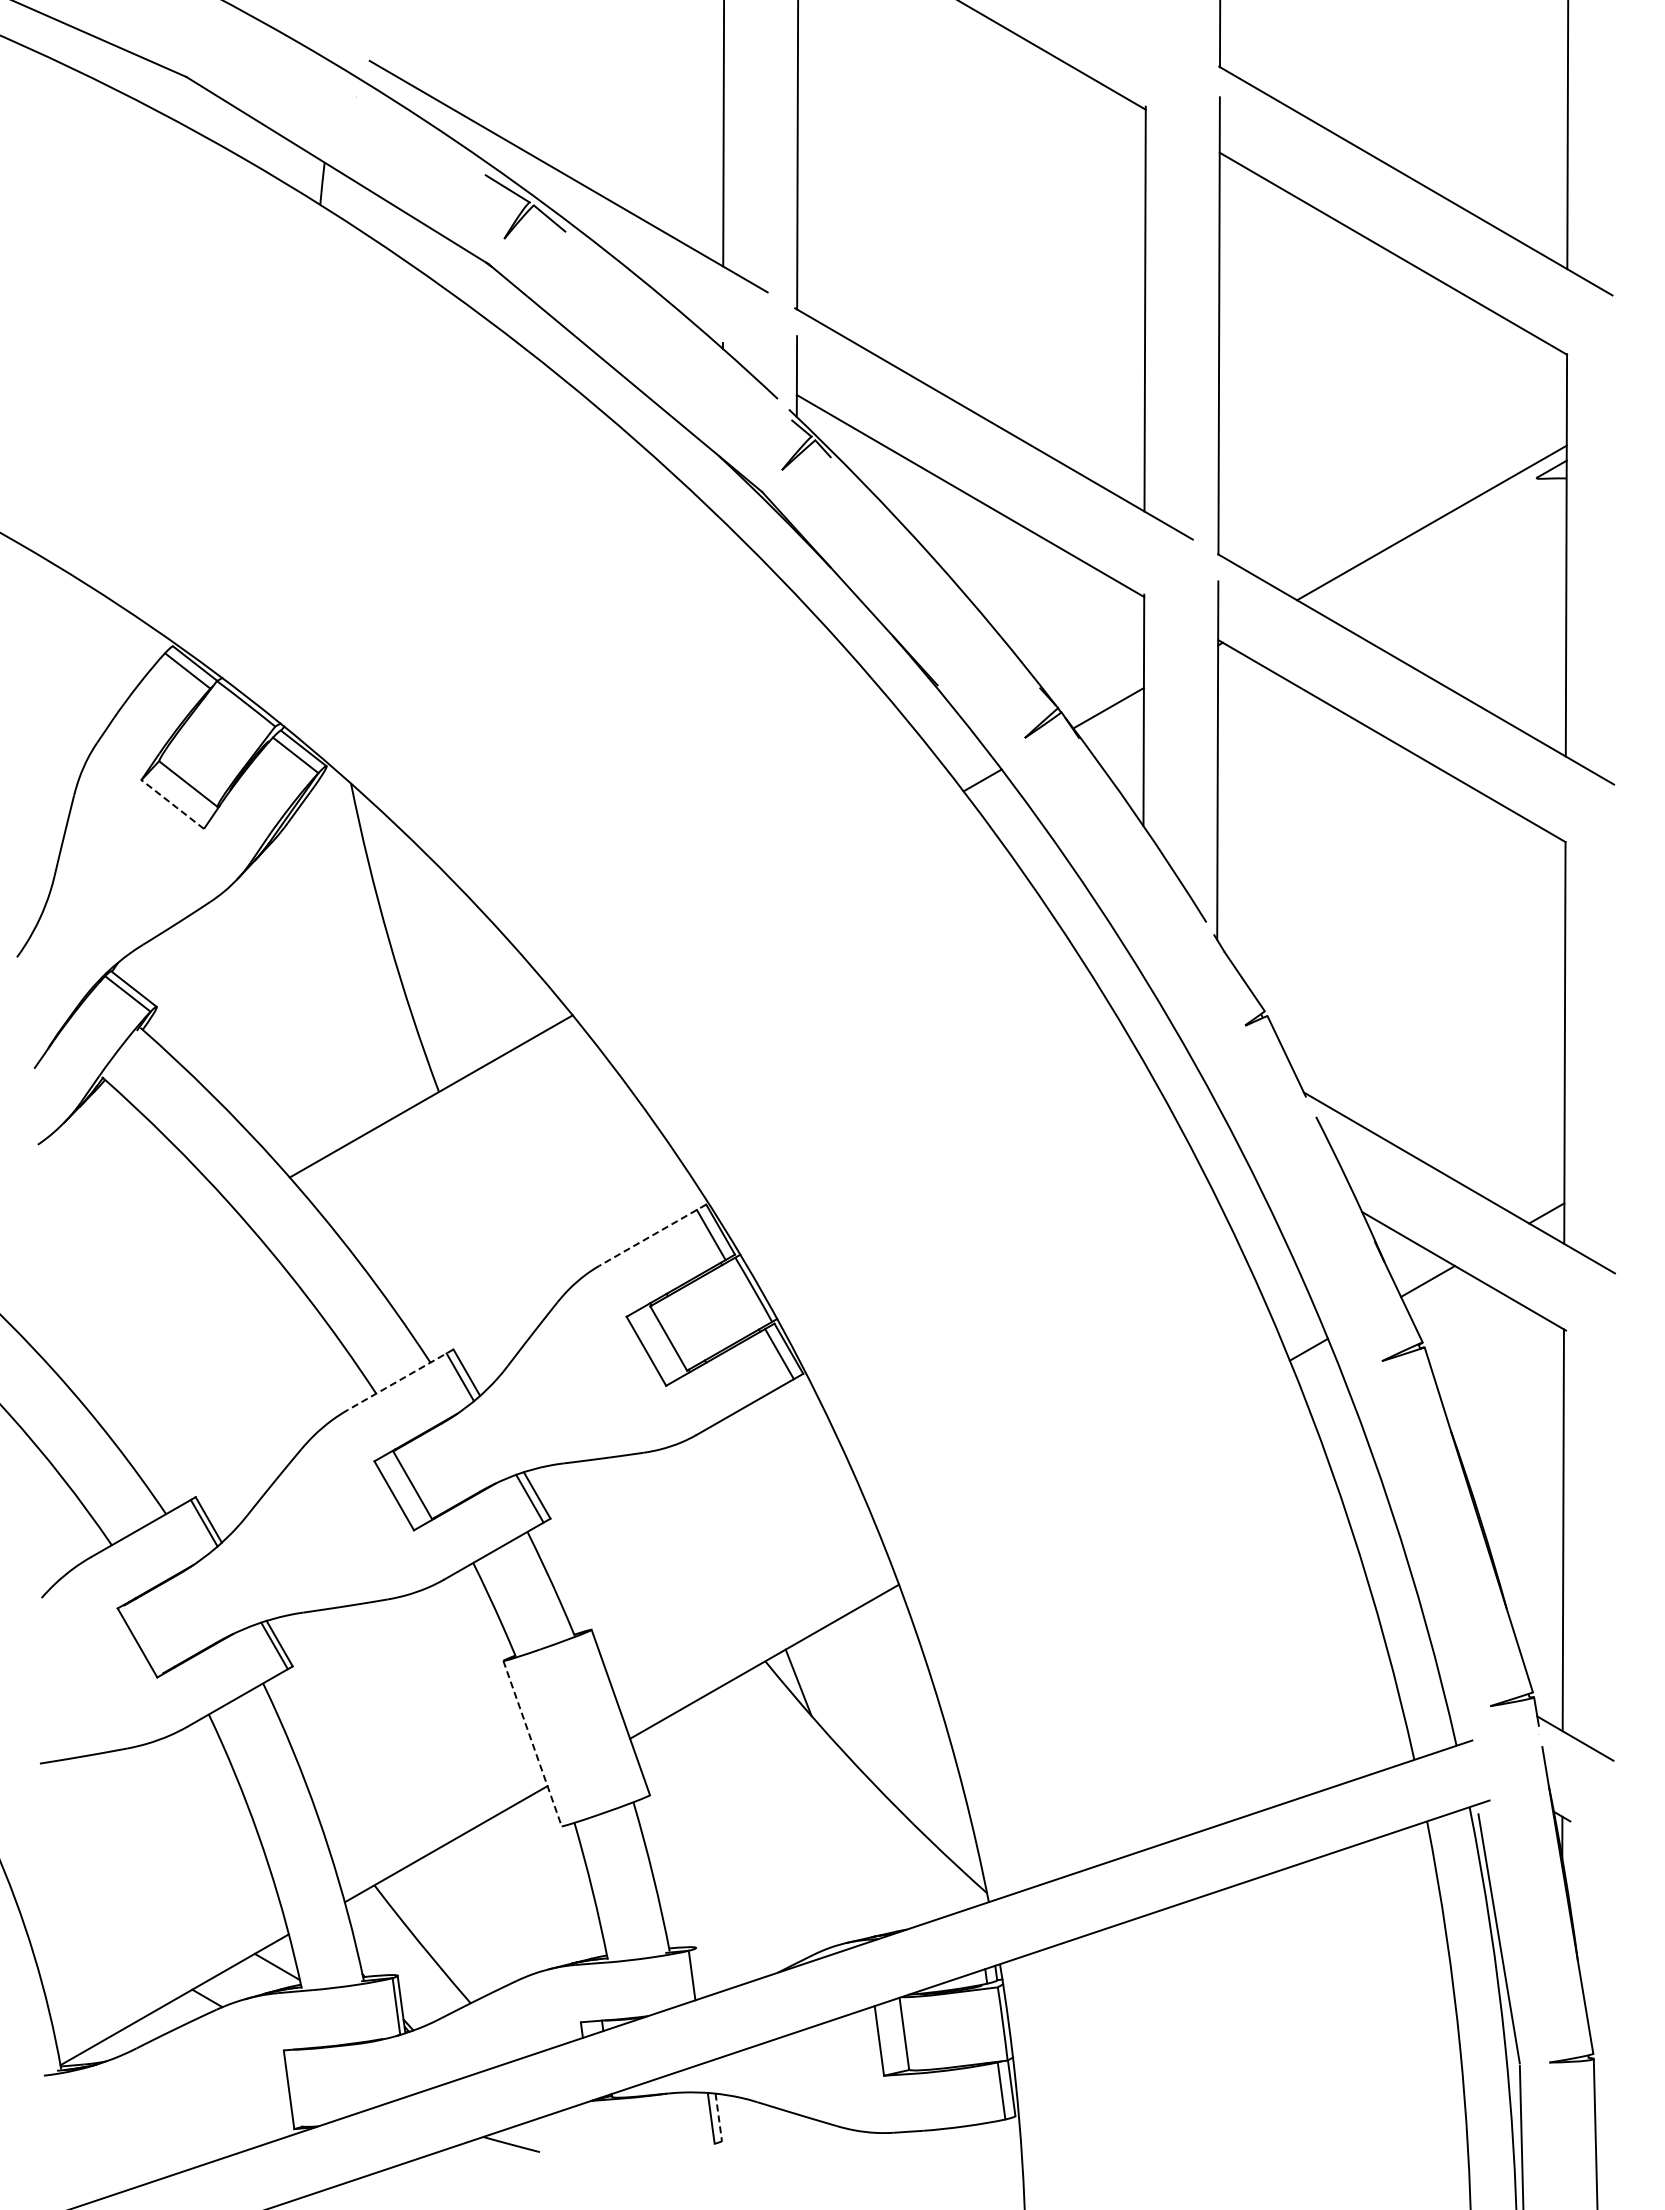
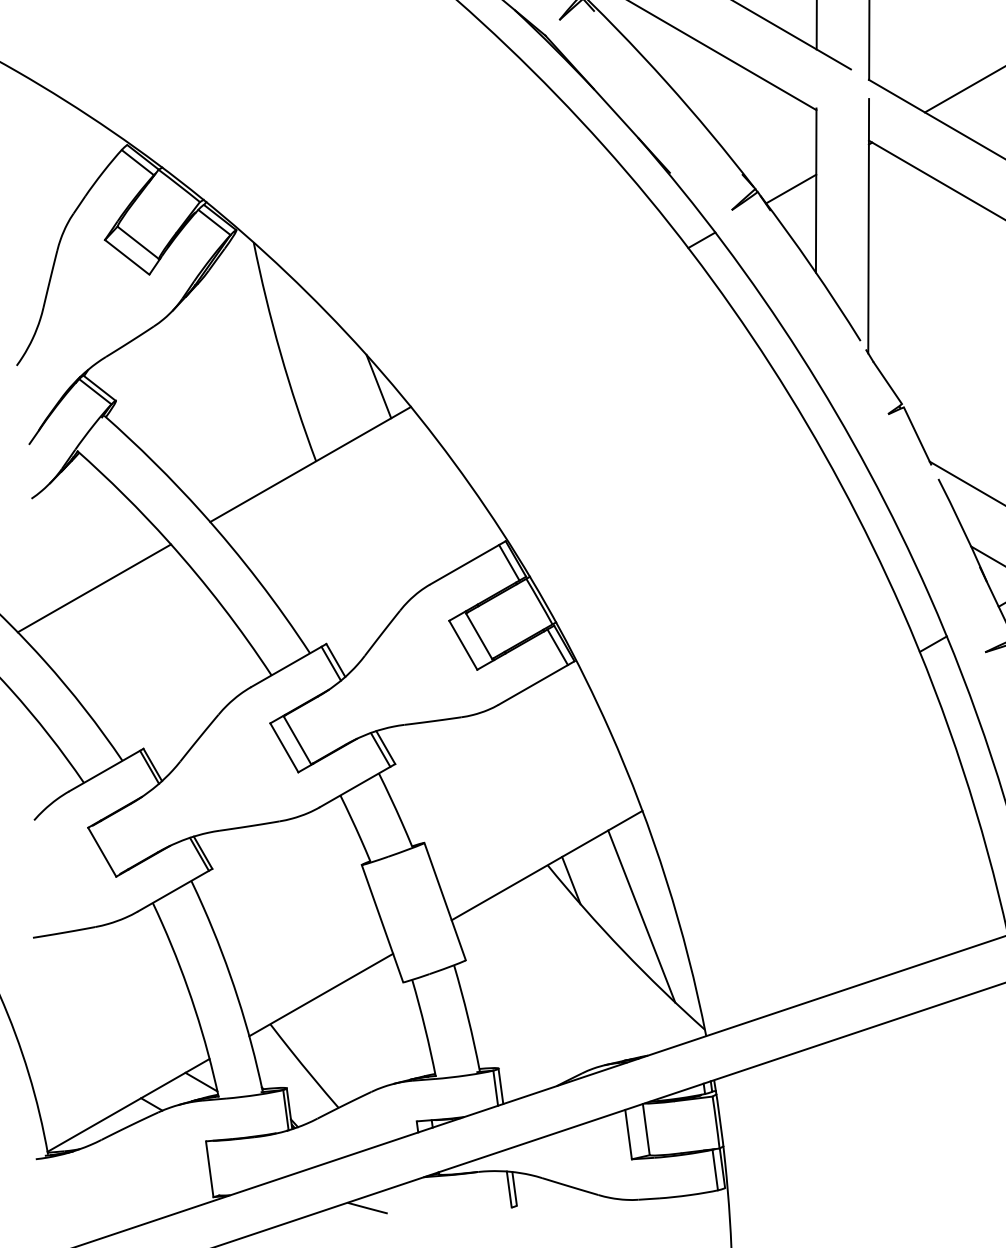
line: (172, 804) -> (127, 257), dashed -> solid
line: (527, 986) -> (378, 386), added
line: (652, 1235) -> (467, 563), dashed -> solid
line: (126, 1270) -> (94, 587), added
line: (400, 1380) -> (288, 666), dashed -> solid
line: (897, 1733) -> (641, 916), added
line: (532, 1743) -> (382, 923), dashed -> solid
line: (699, 1972) -> (500, 1086), added
line: (718, 2117) -> (514, 1188), dashed -> solid

